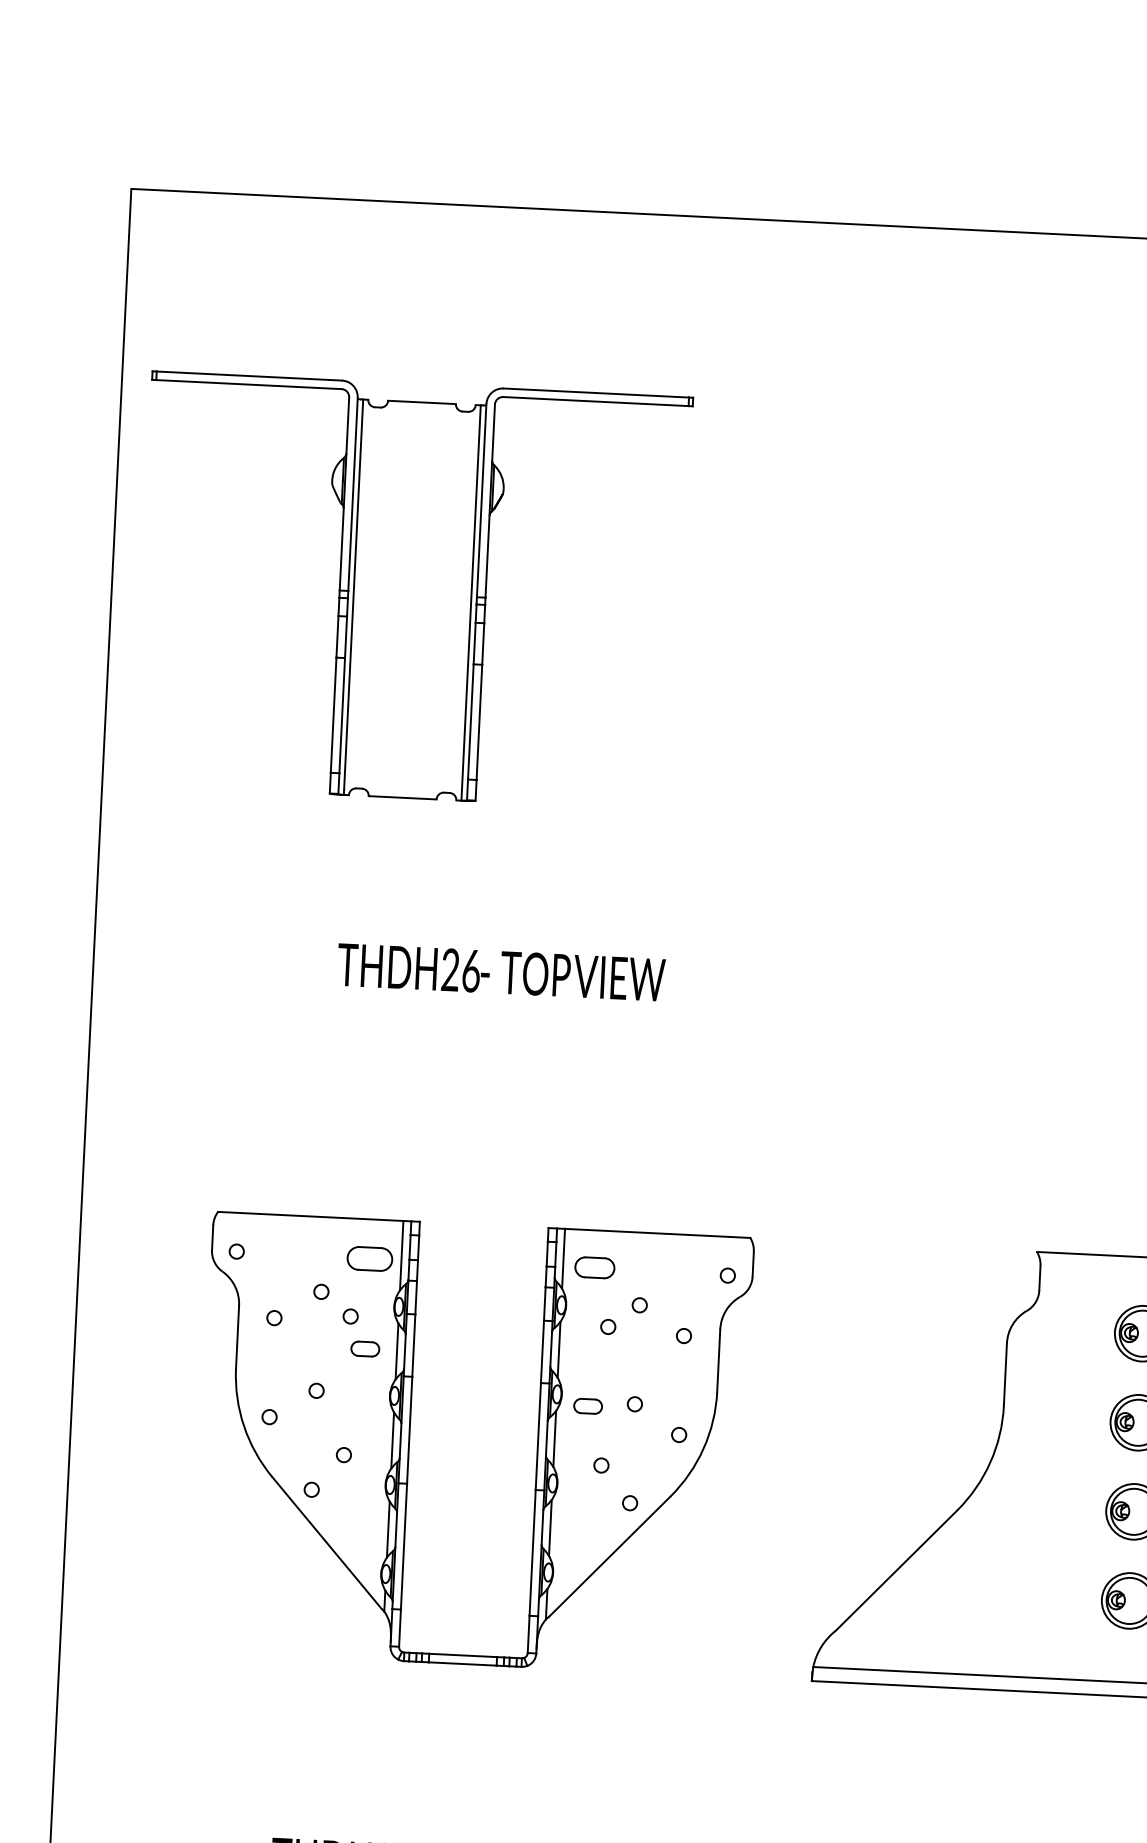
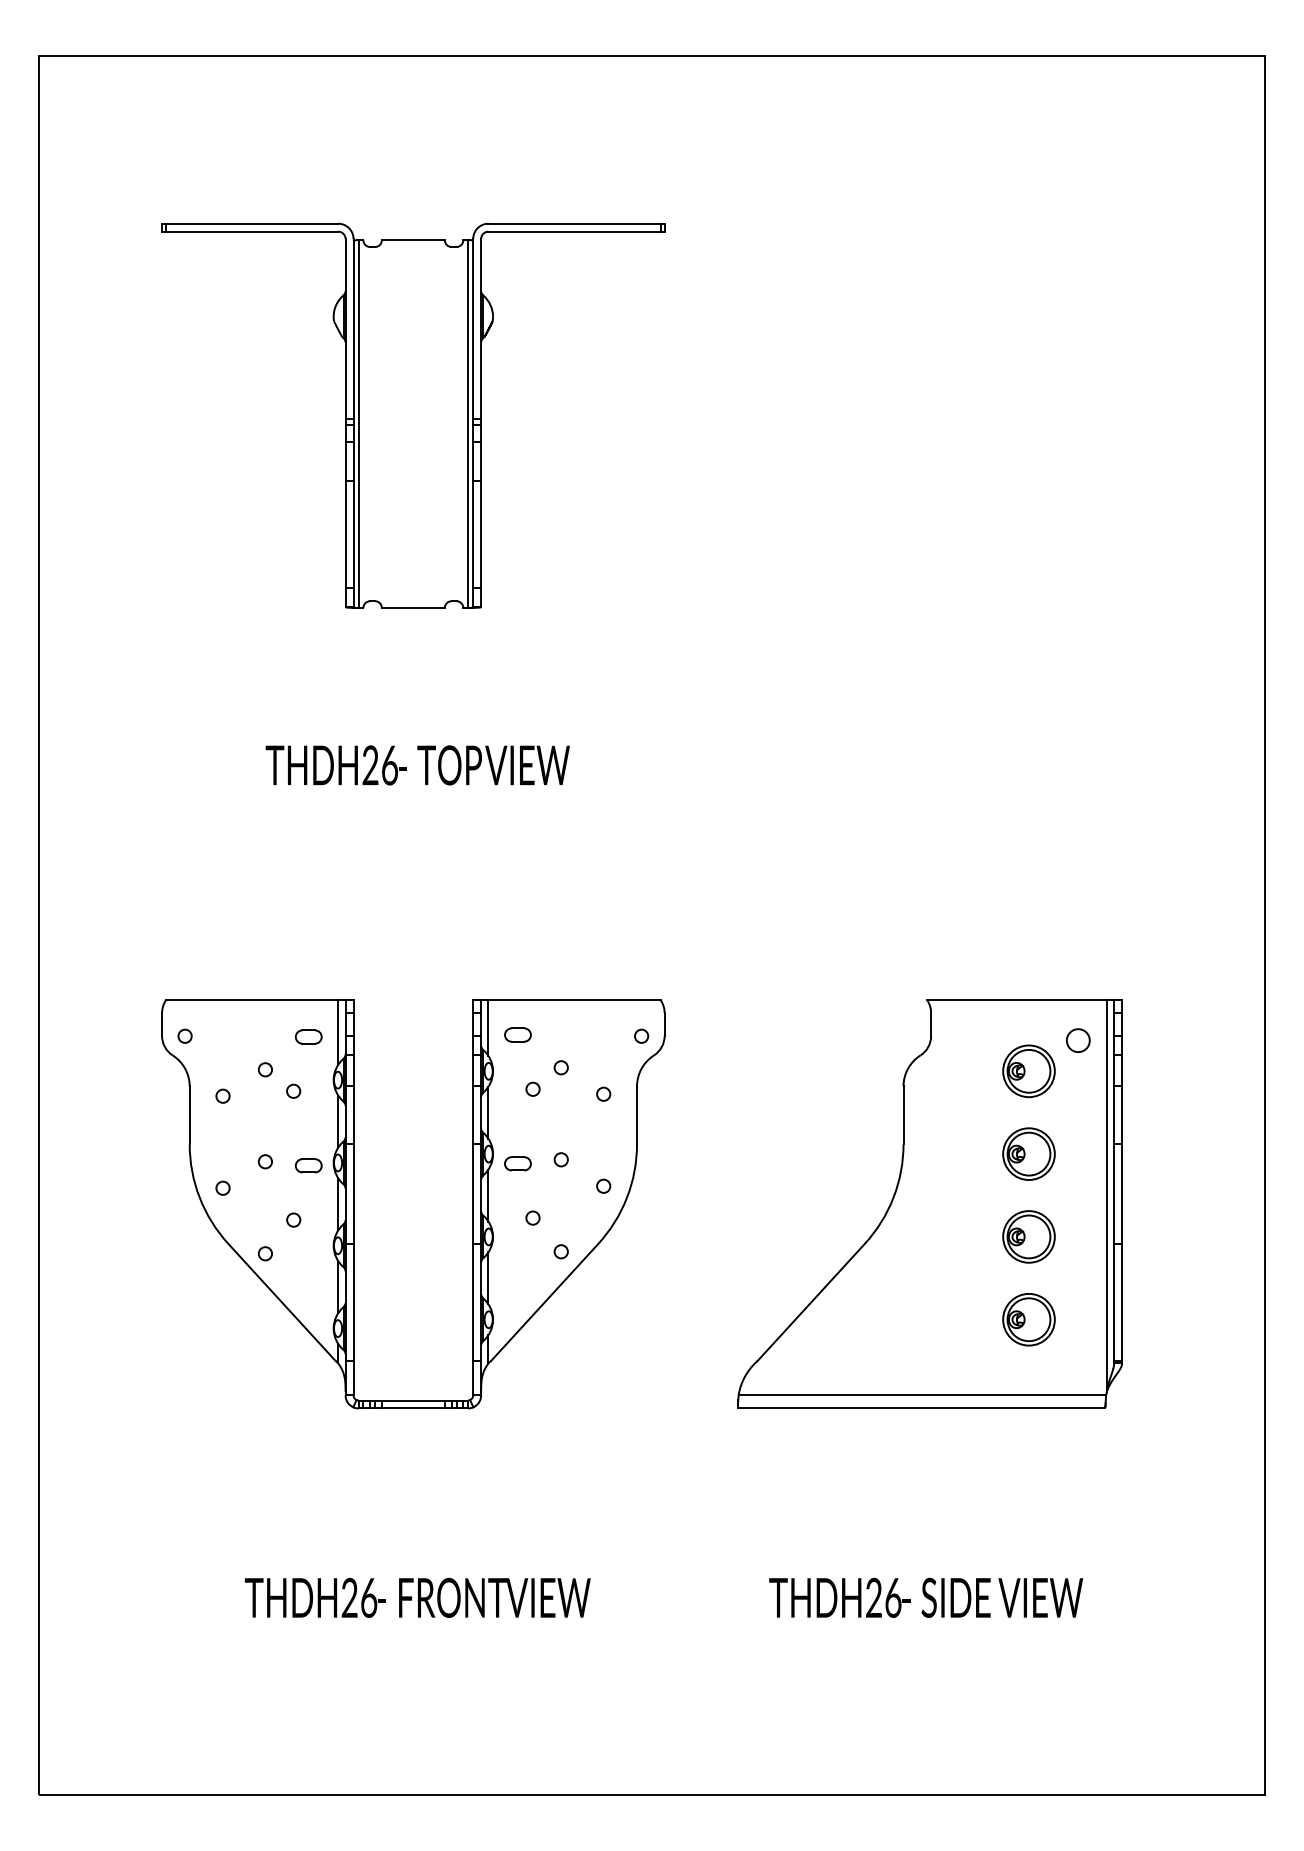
part: (412, 590) -> (413, 415), moved
part: (369, 1258) -> (308, 1036), size x0.62
part: (594, 1267) -> (517, 1034), size x0.71
part: (365, 1348) -> (308, 1165), moved

